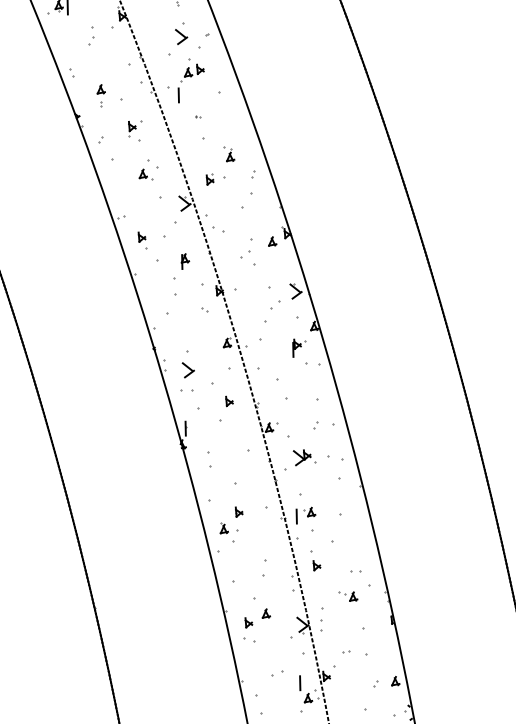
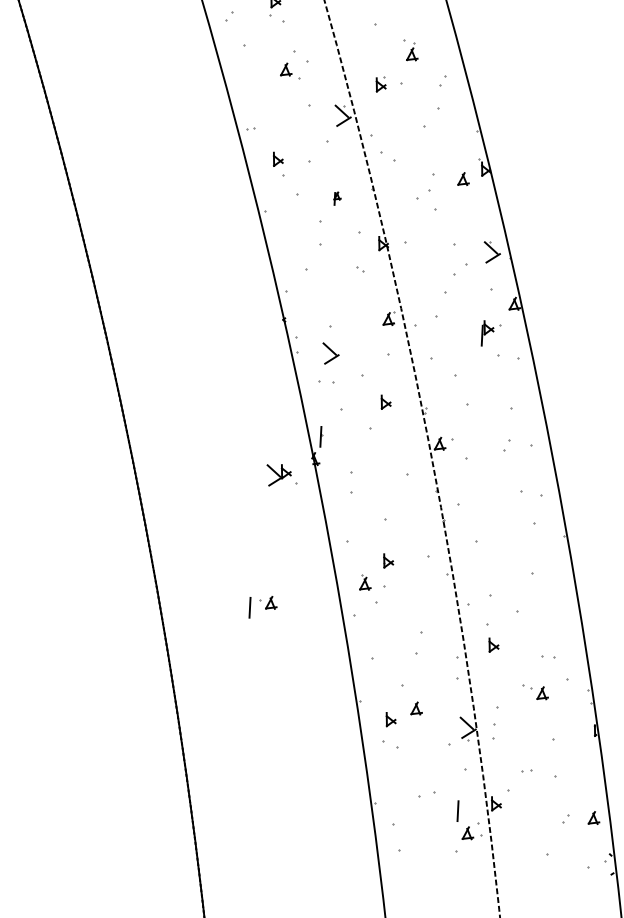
part: (185, 261) -> (337, 198), size x0.6
part: (304, 457) -> (282, 475), moved
part: (305, 515) -> (262, 607), moved

